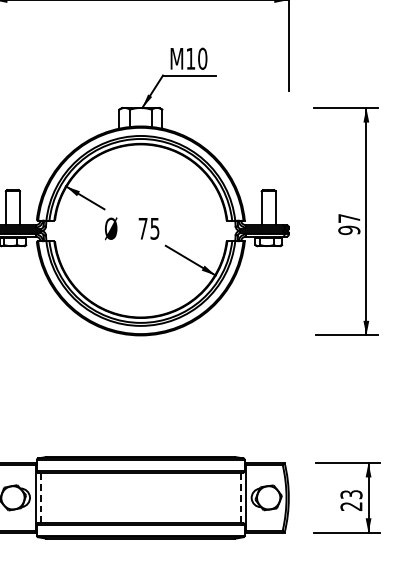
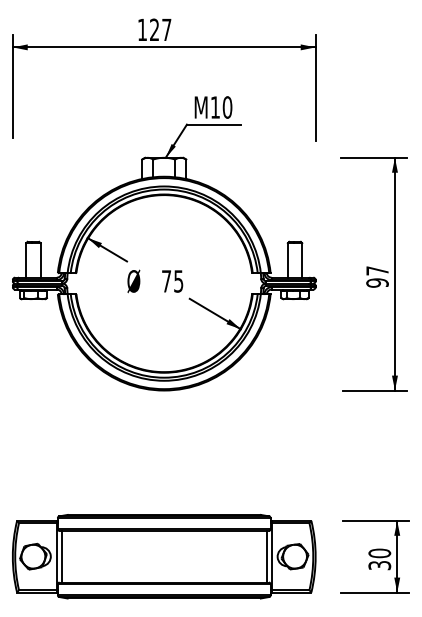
line: (40, 497) -> (61, 556), dashed -> solid
line: (240, 497) -> (266, 556), dashed -> solid
text: (351, 500) -> (379, 559), 23 -> 30

